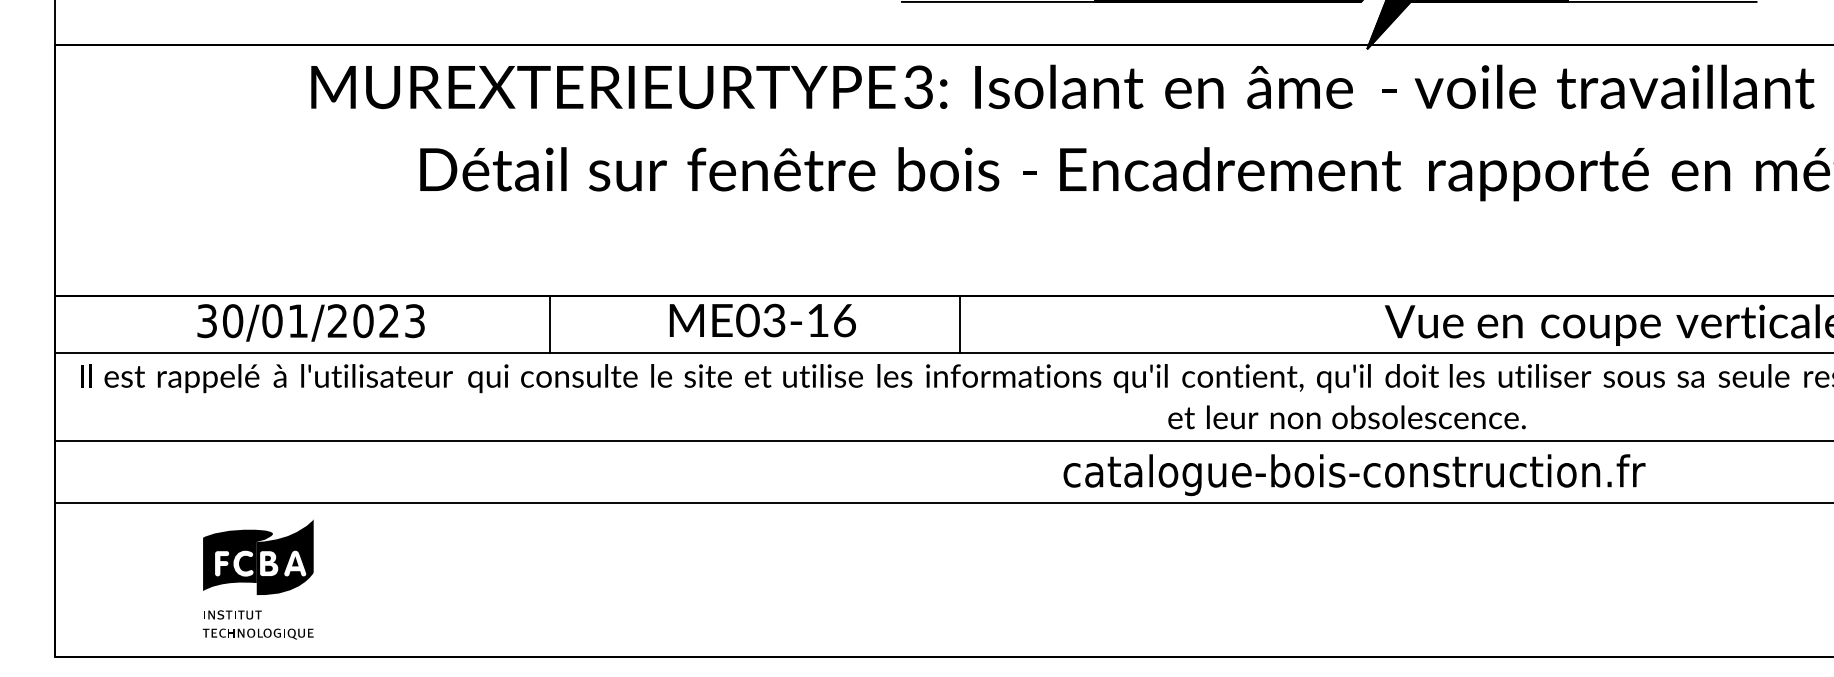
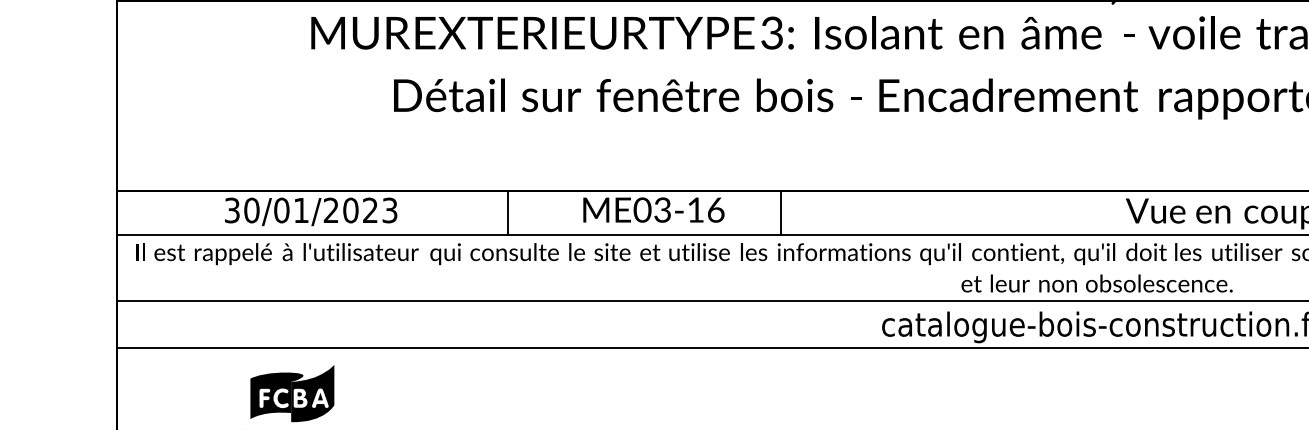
line: (549, 324) -> (507, 213), moved
line: (960, 324) -> (781, 213), moved
part: (258, 556) -> (292, 392), moved

